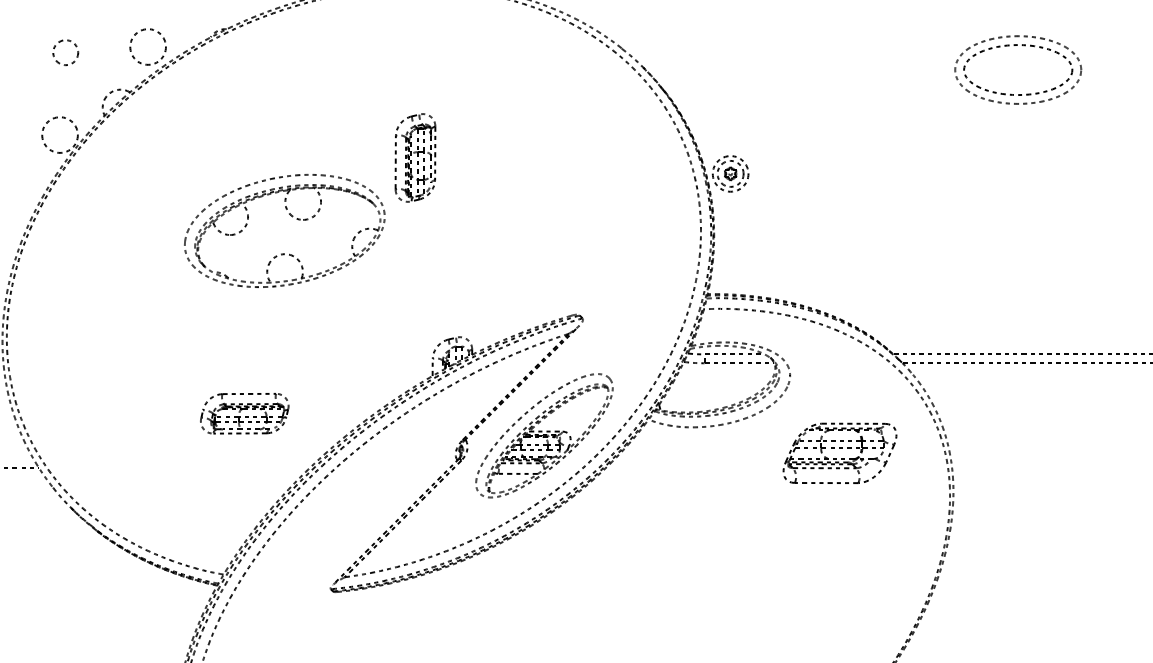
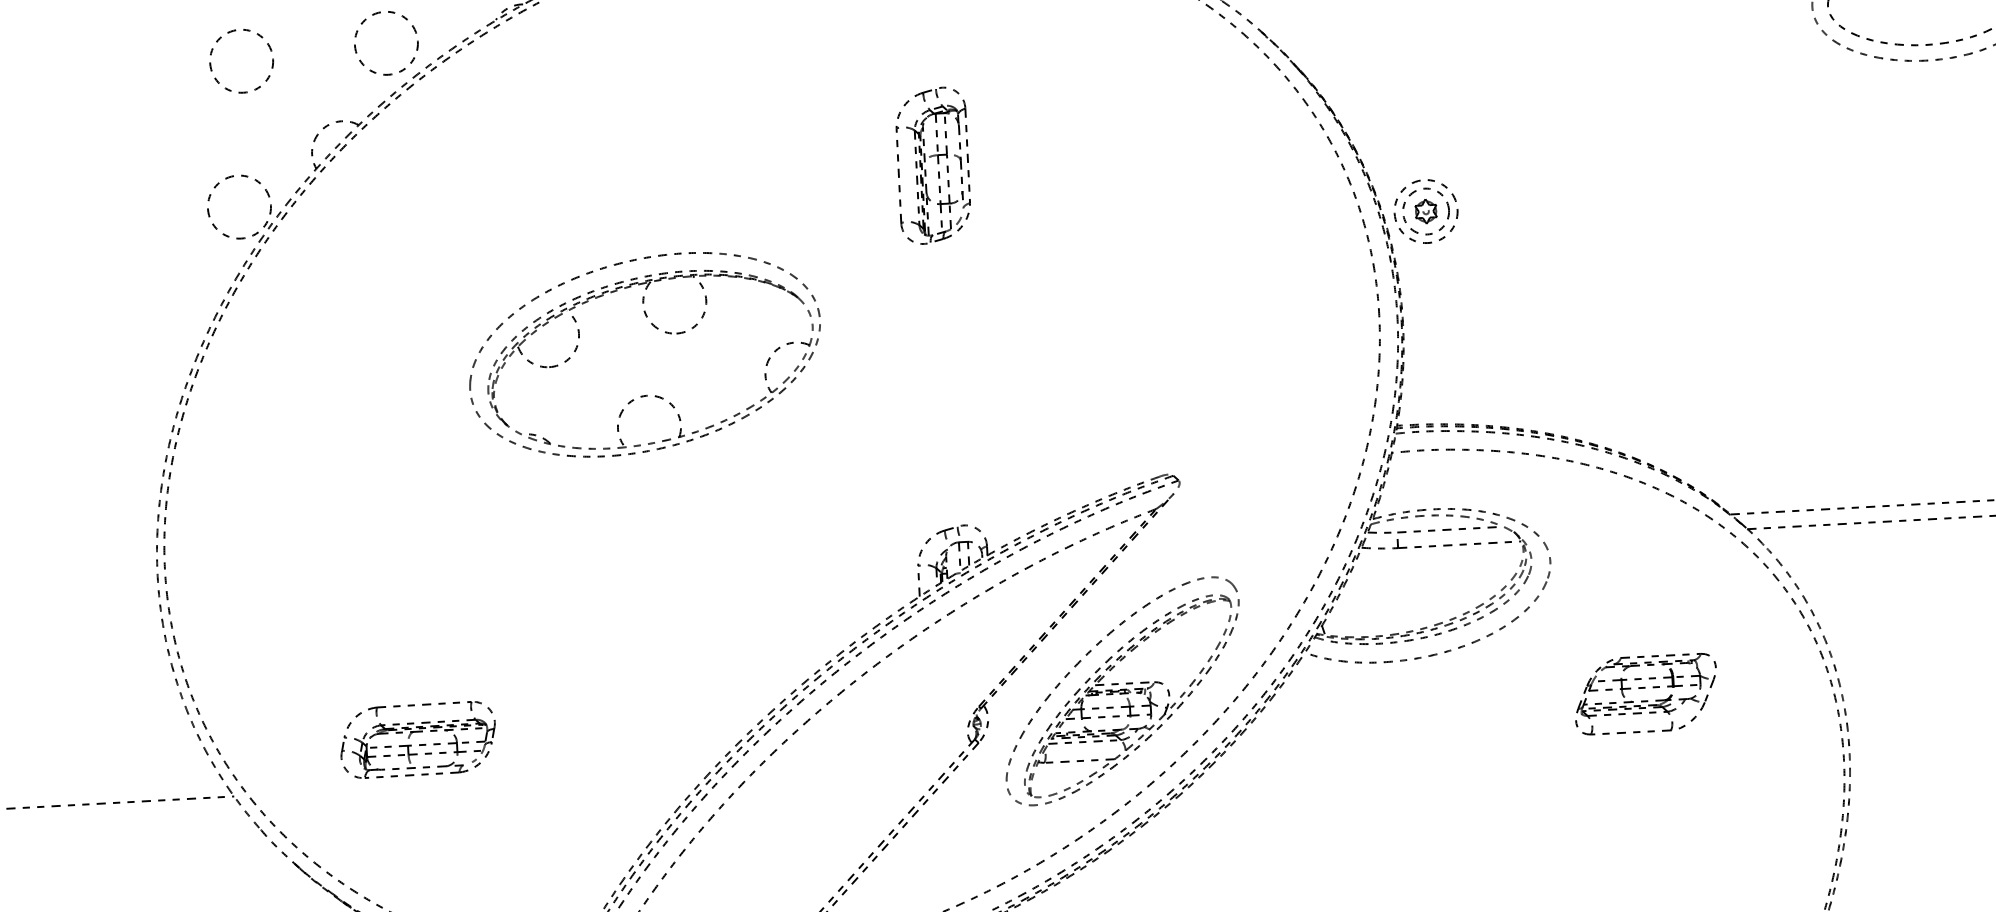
circle: (65, 52) -> (241, 60), size x1.43
part: (415, 157) -> (933, 164), moved
part: (244, 413) -> (417, 739), moved
part: (840, 453) -> (1646, 694), size x0.71

